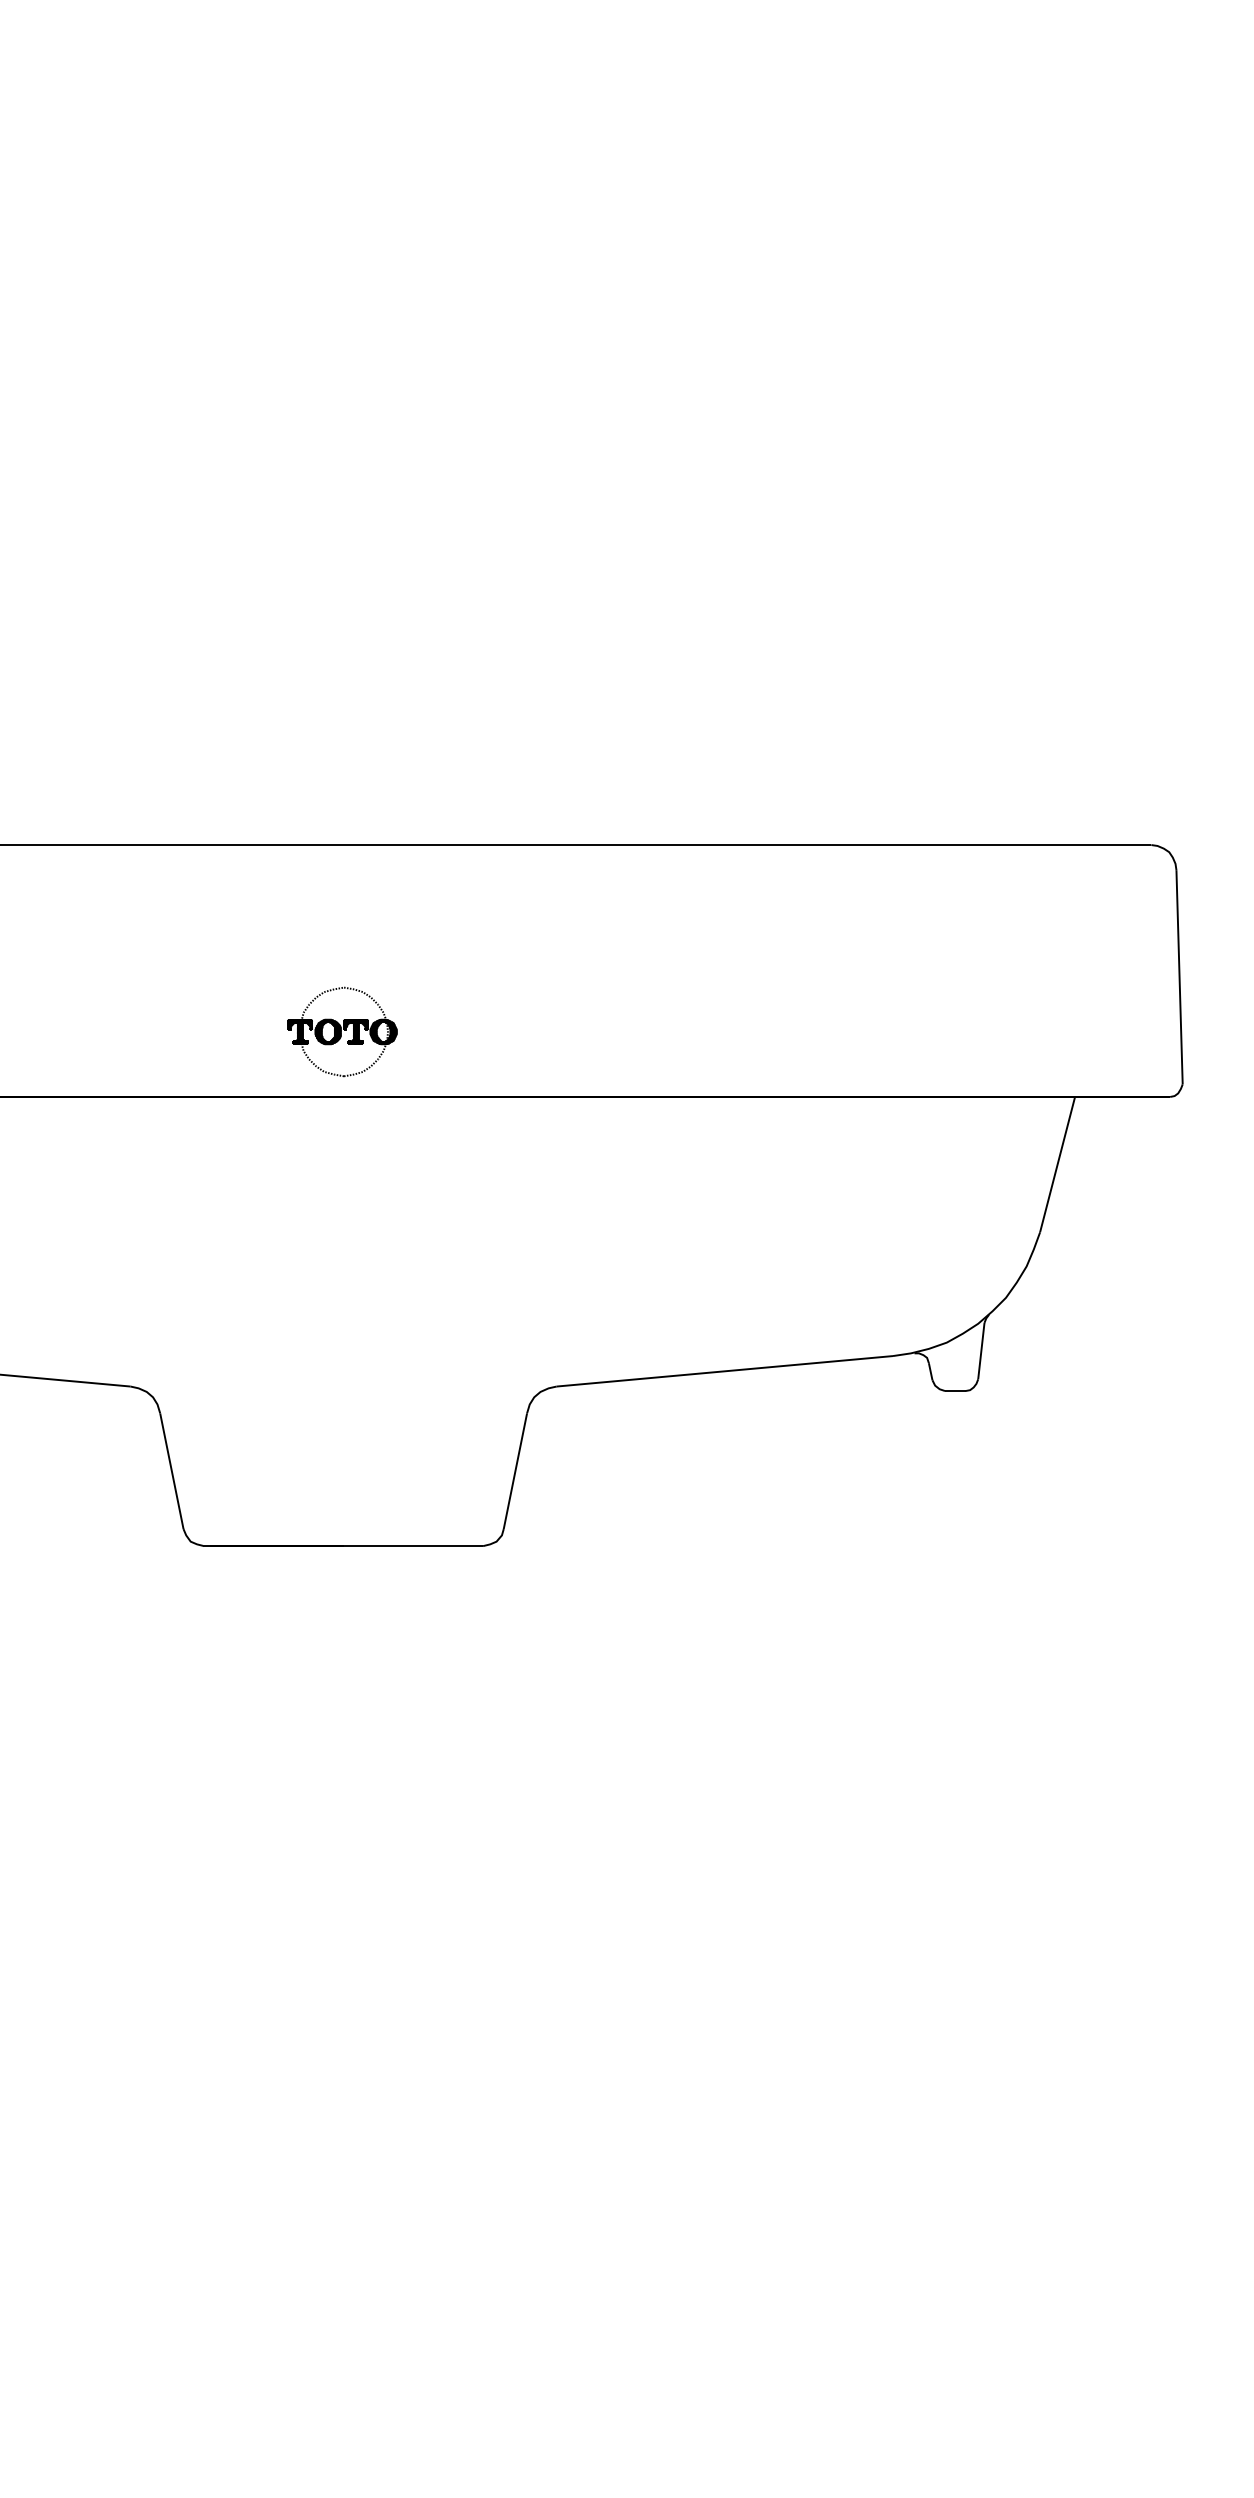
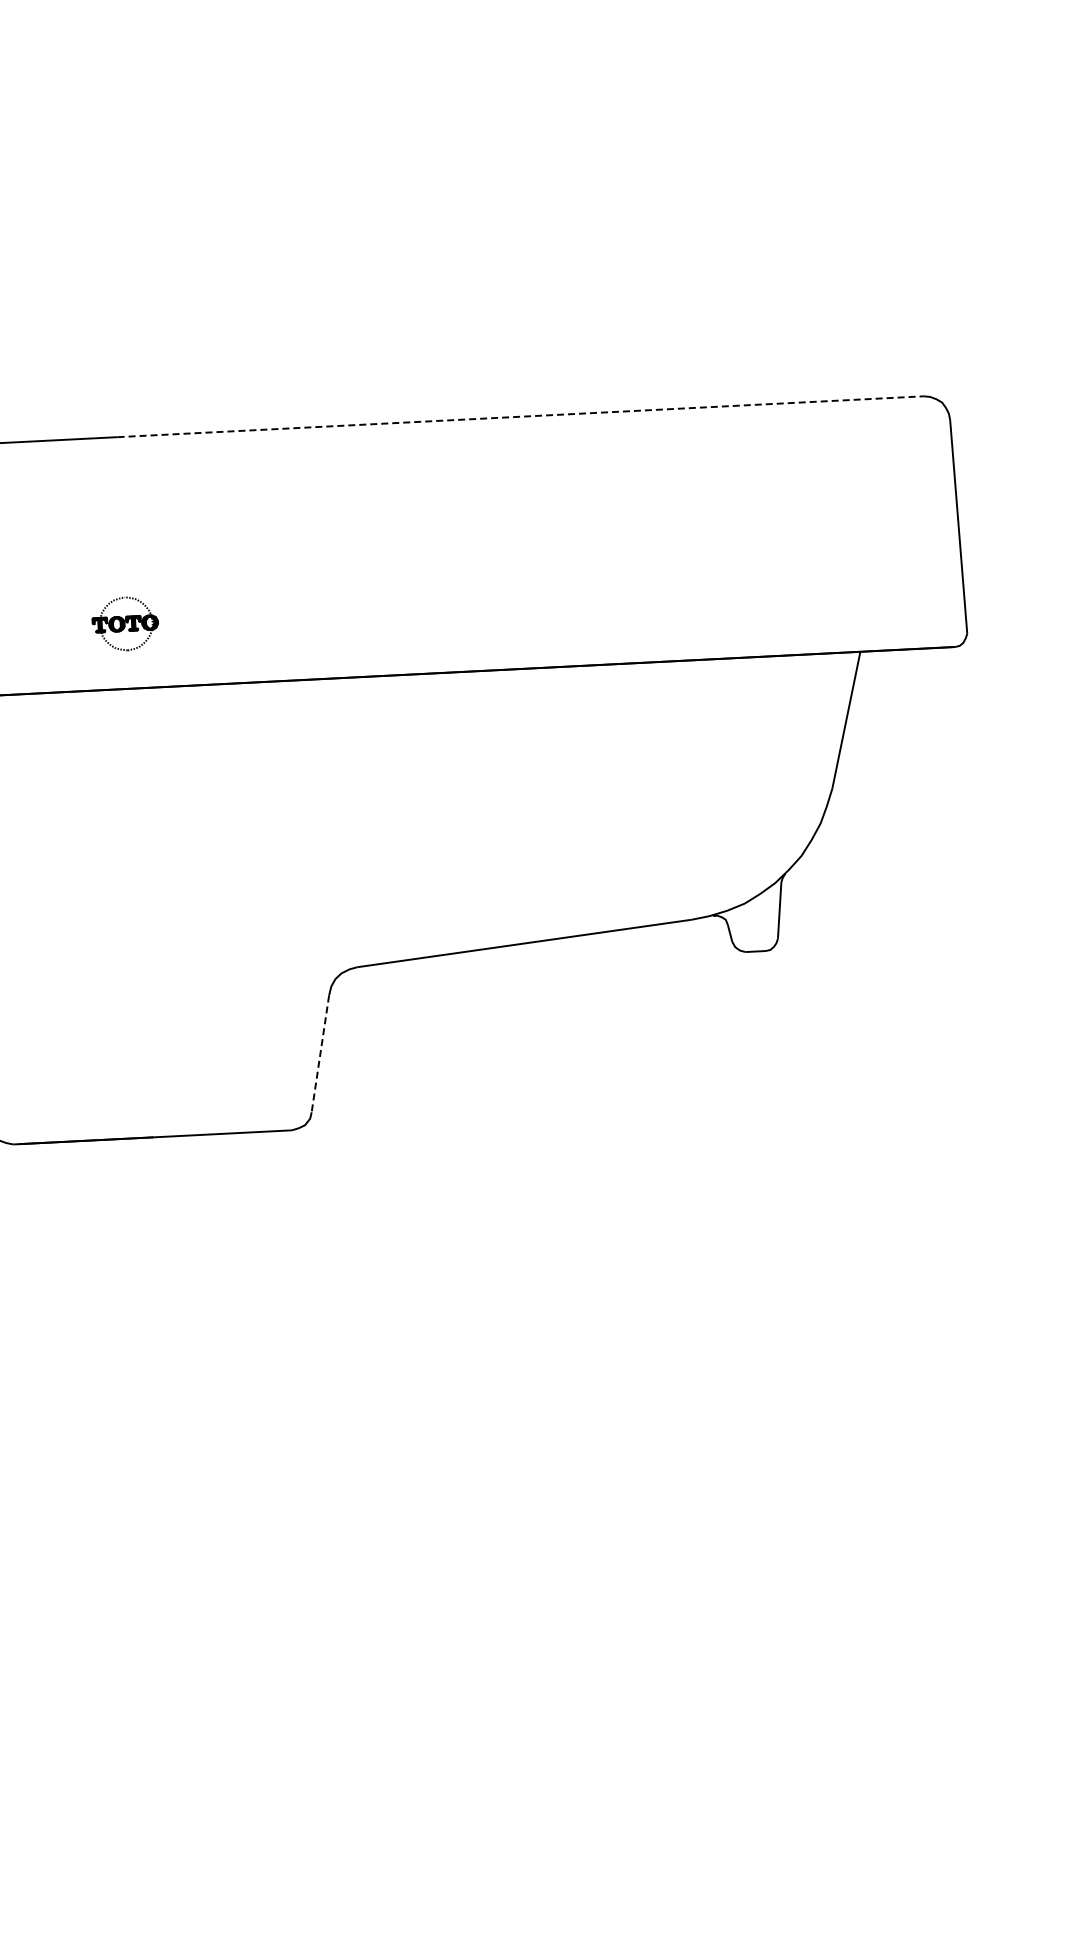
line: (747, 845) -> (520, 417), solid -> dashed
part: (342, 1031) -> (125, 623), size x0.6
line: (515, 1471) -> (320, 1054), solid -> dashed

